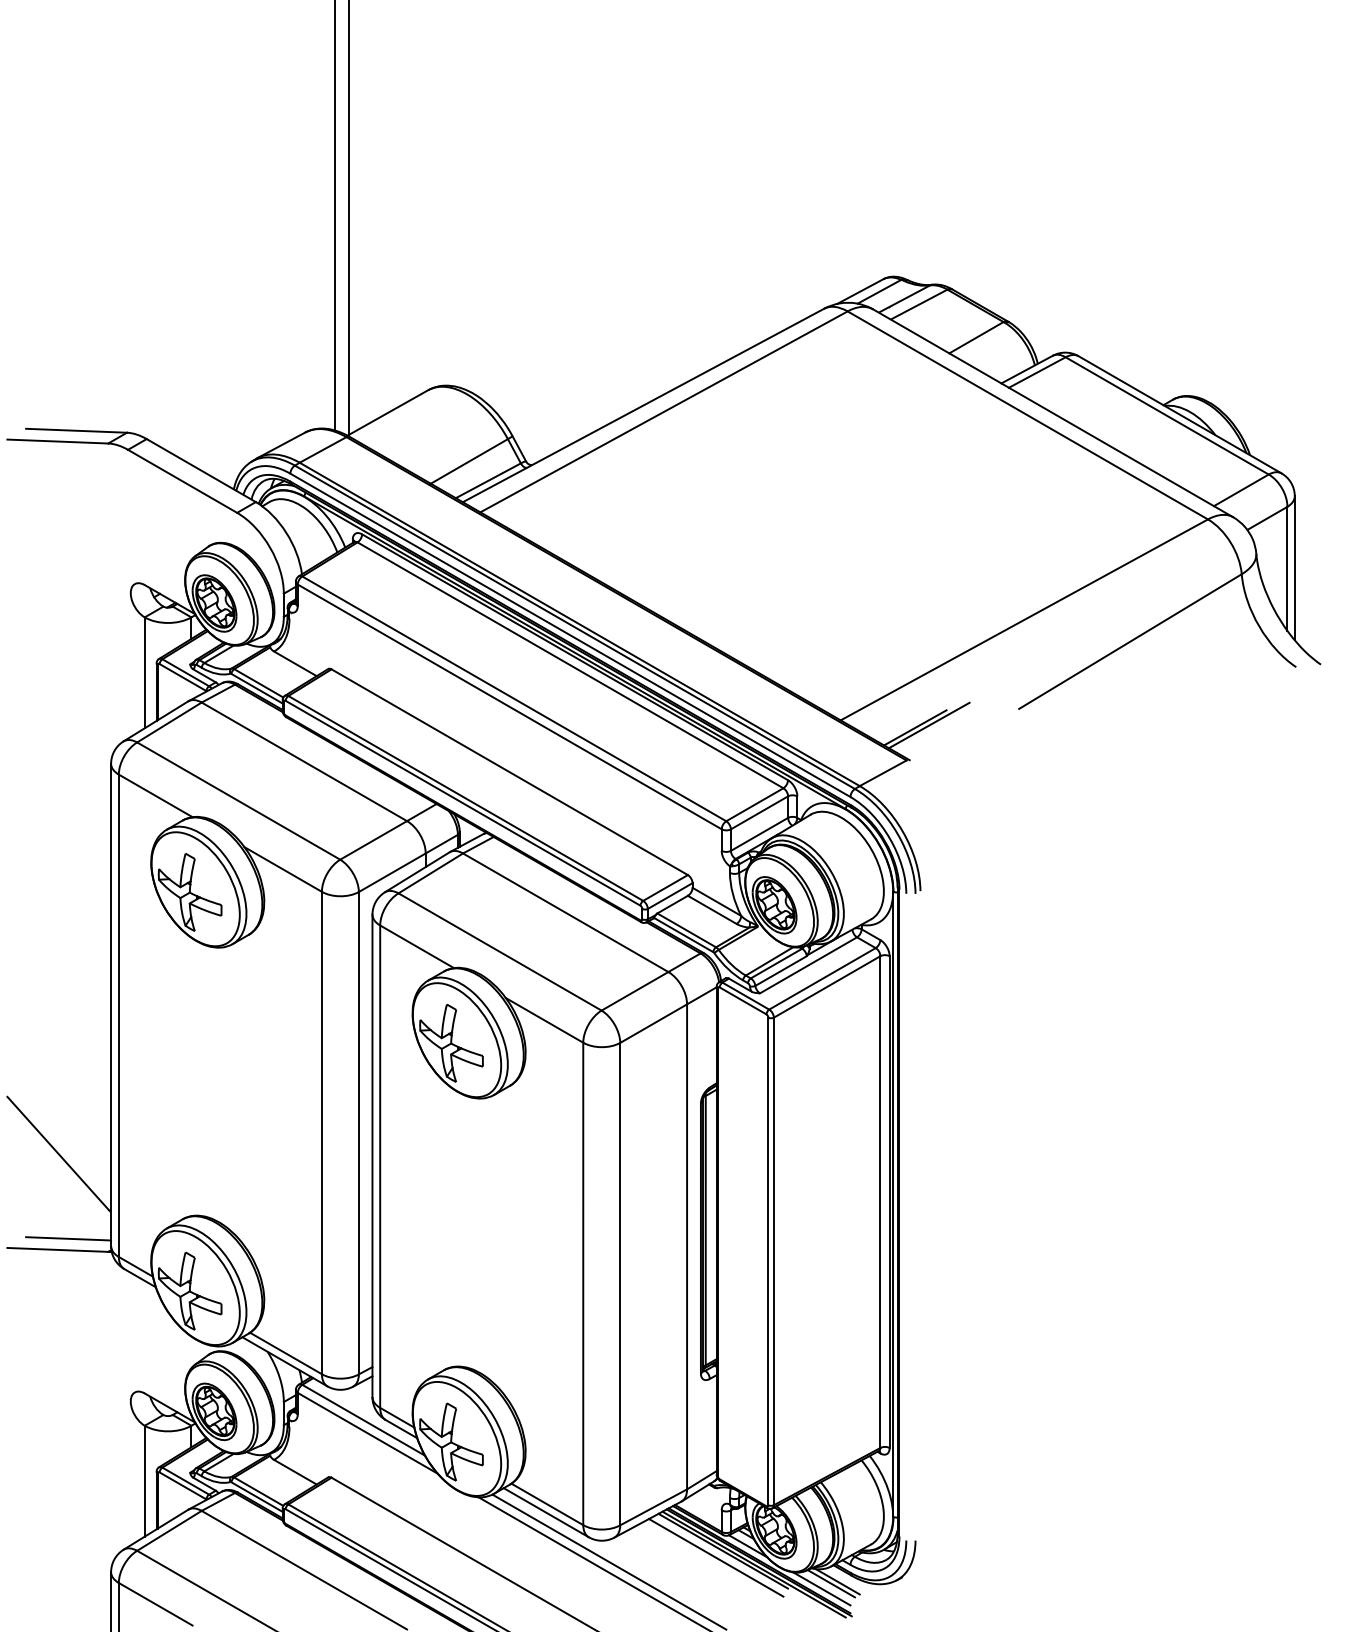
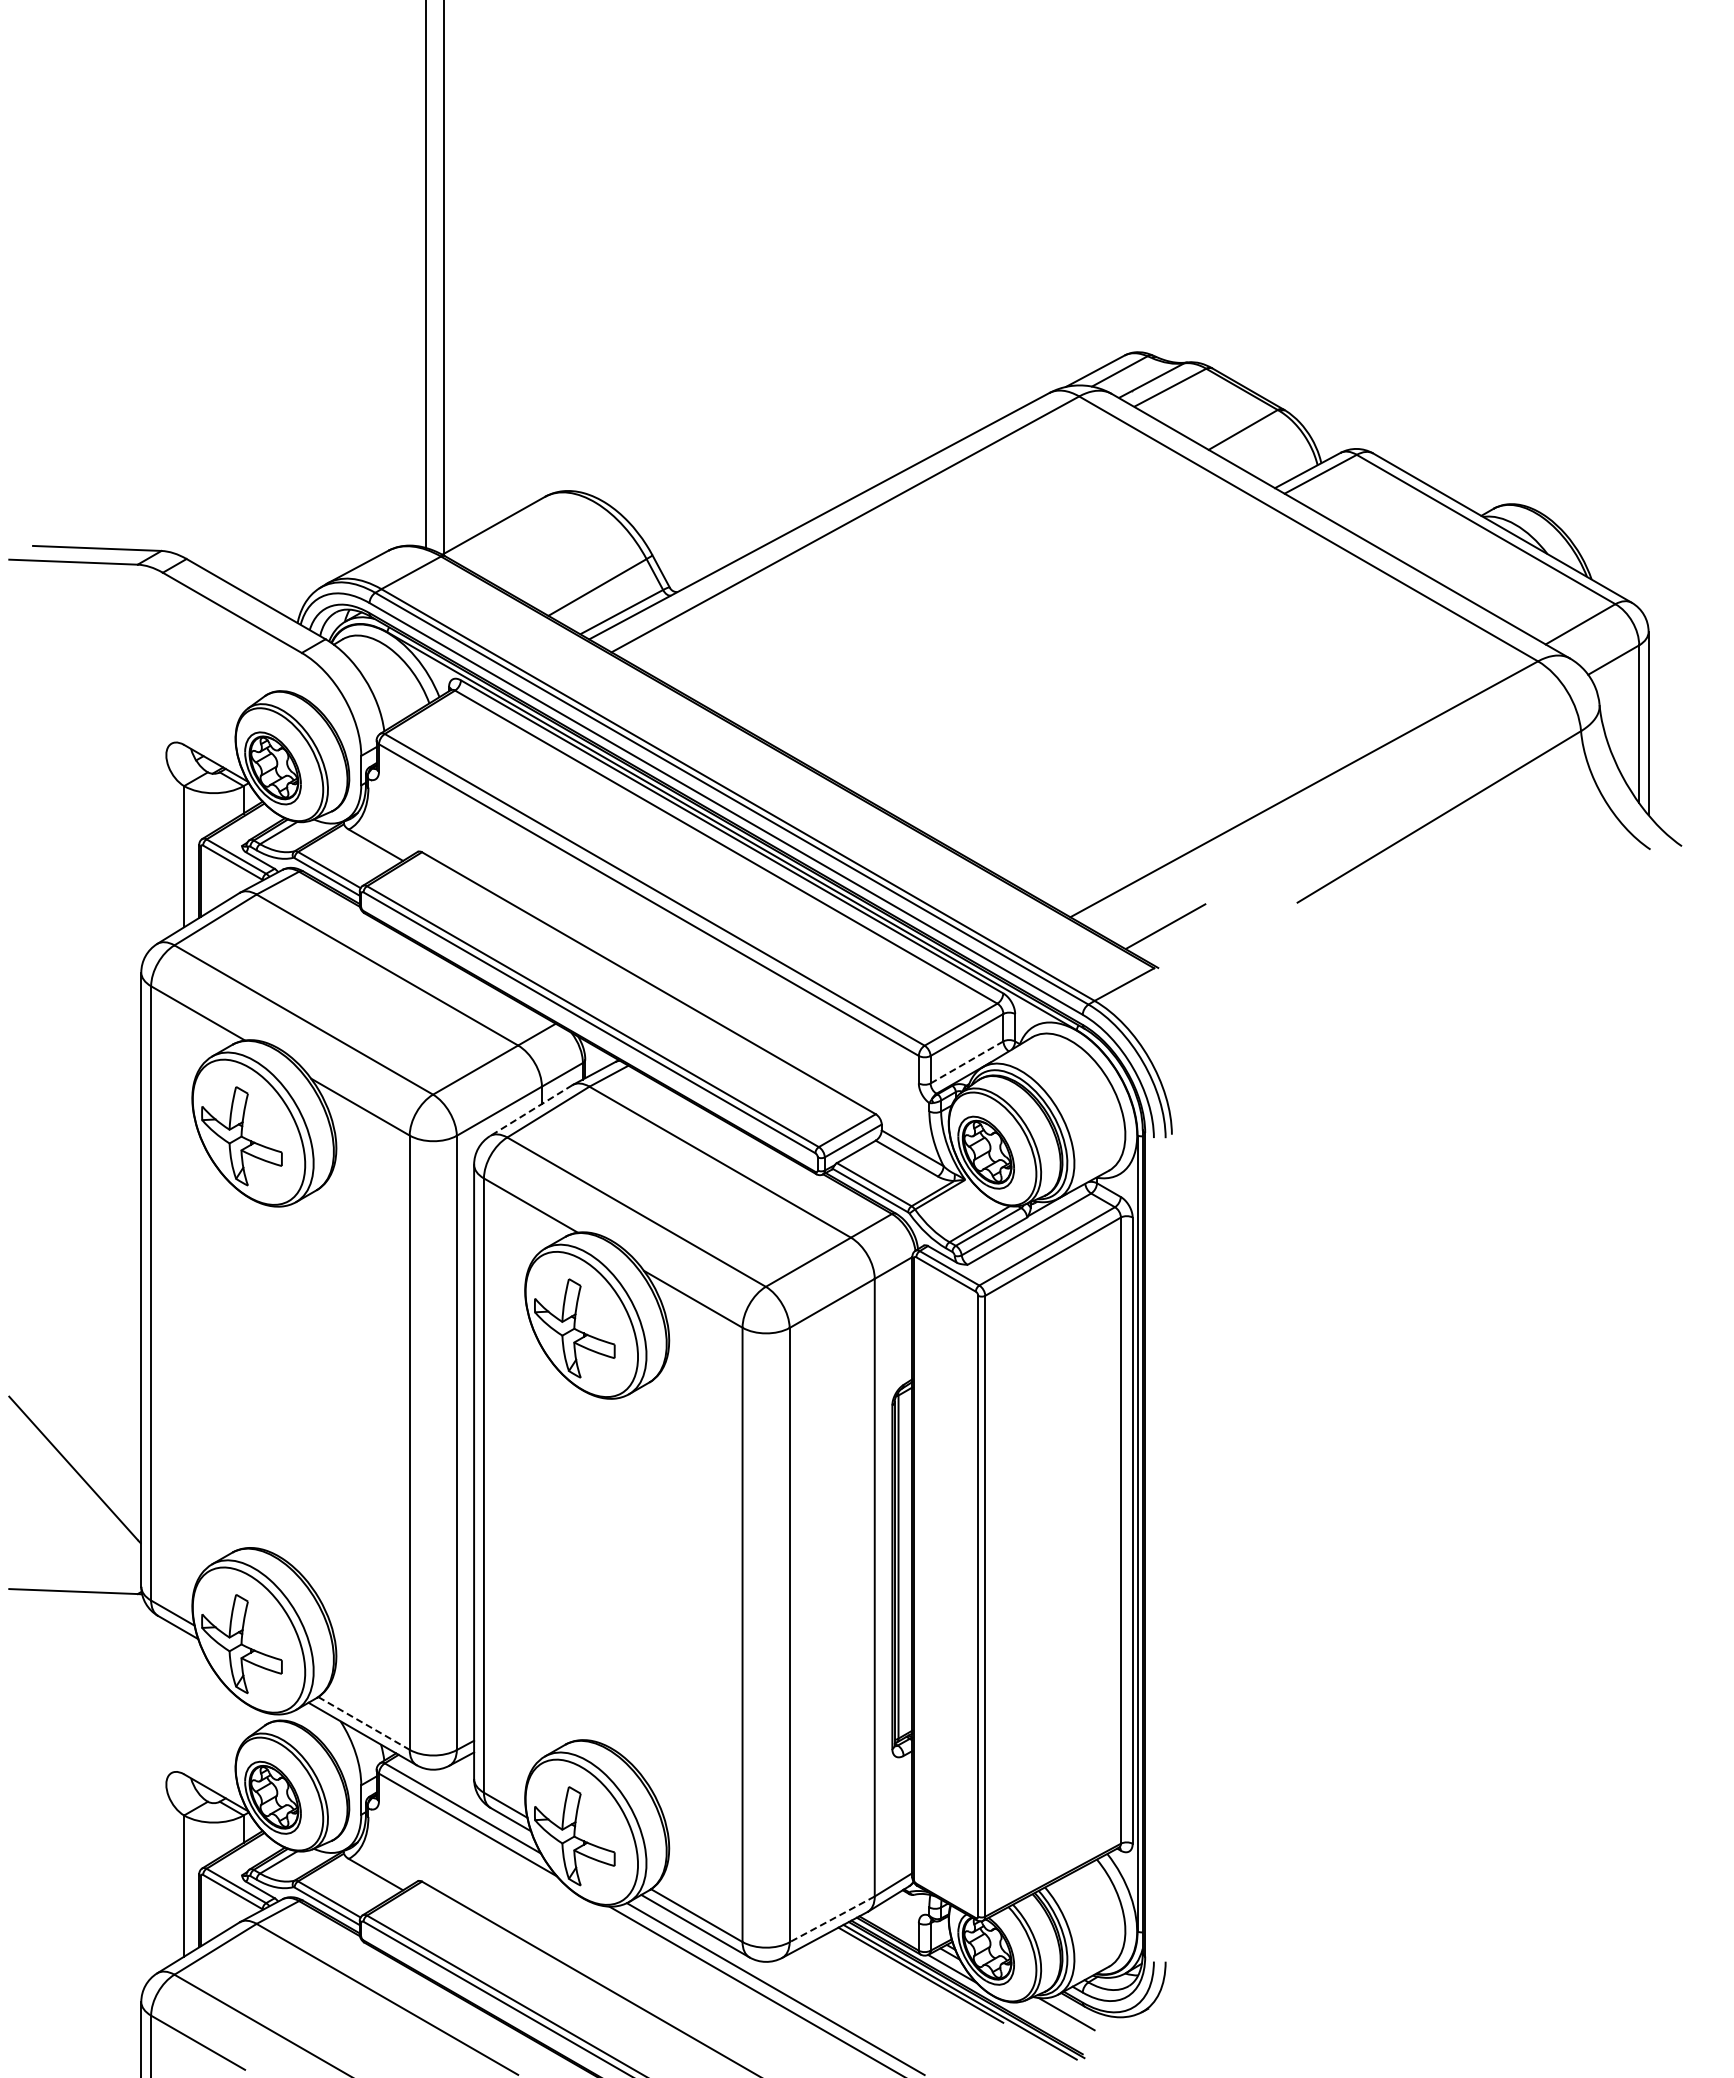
line: (928, 725) -> (1182, 923), removed
line: (759, 834) -> (967, 1062), solid -> dashed
line: (416, 872) -> (530, 1110), solid -> dashed
line: (68, 1238) -> (87, 1577), removed
line: (286, 1353) -> (364, 1723), solid -> dashed
line: (653, 1507) -> (831, 1919), solid -> dashed
line: (715, 1557) -> (911, 1983), removed
line: (831, 1583) -> (1058, 2016), removed
line: (821, 1589) -> (1046, 2023), removed

